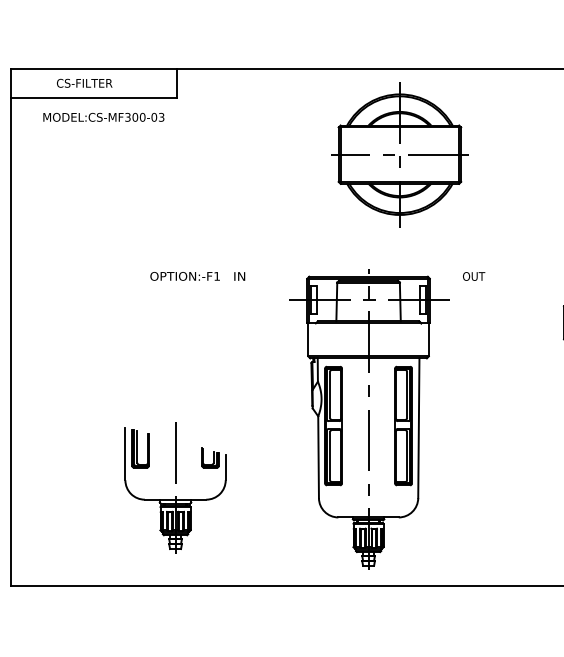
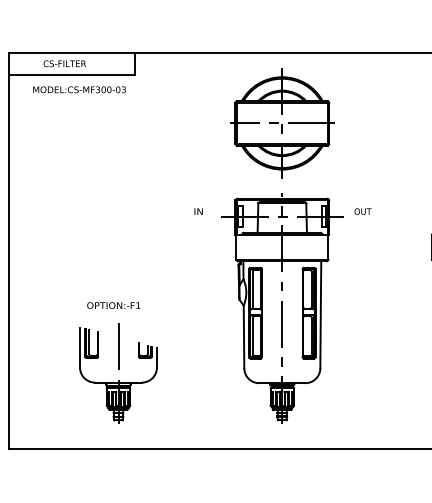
part: (400, 154) -> (282, 123), moved
text: (184, 276) -> (113, 305), moved
text: (239, 276) -> (198, 211), moved
part: (368, 419) -> (282, 308), moved
part: (175, 487) -> (118, 373), moved

